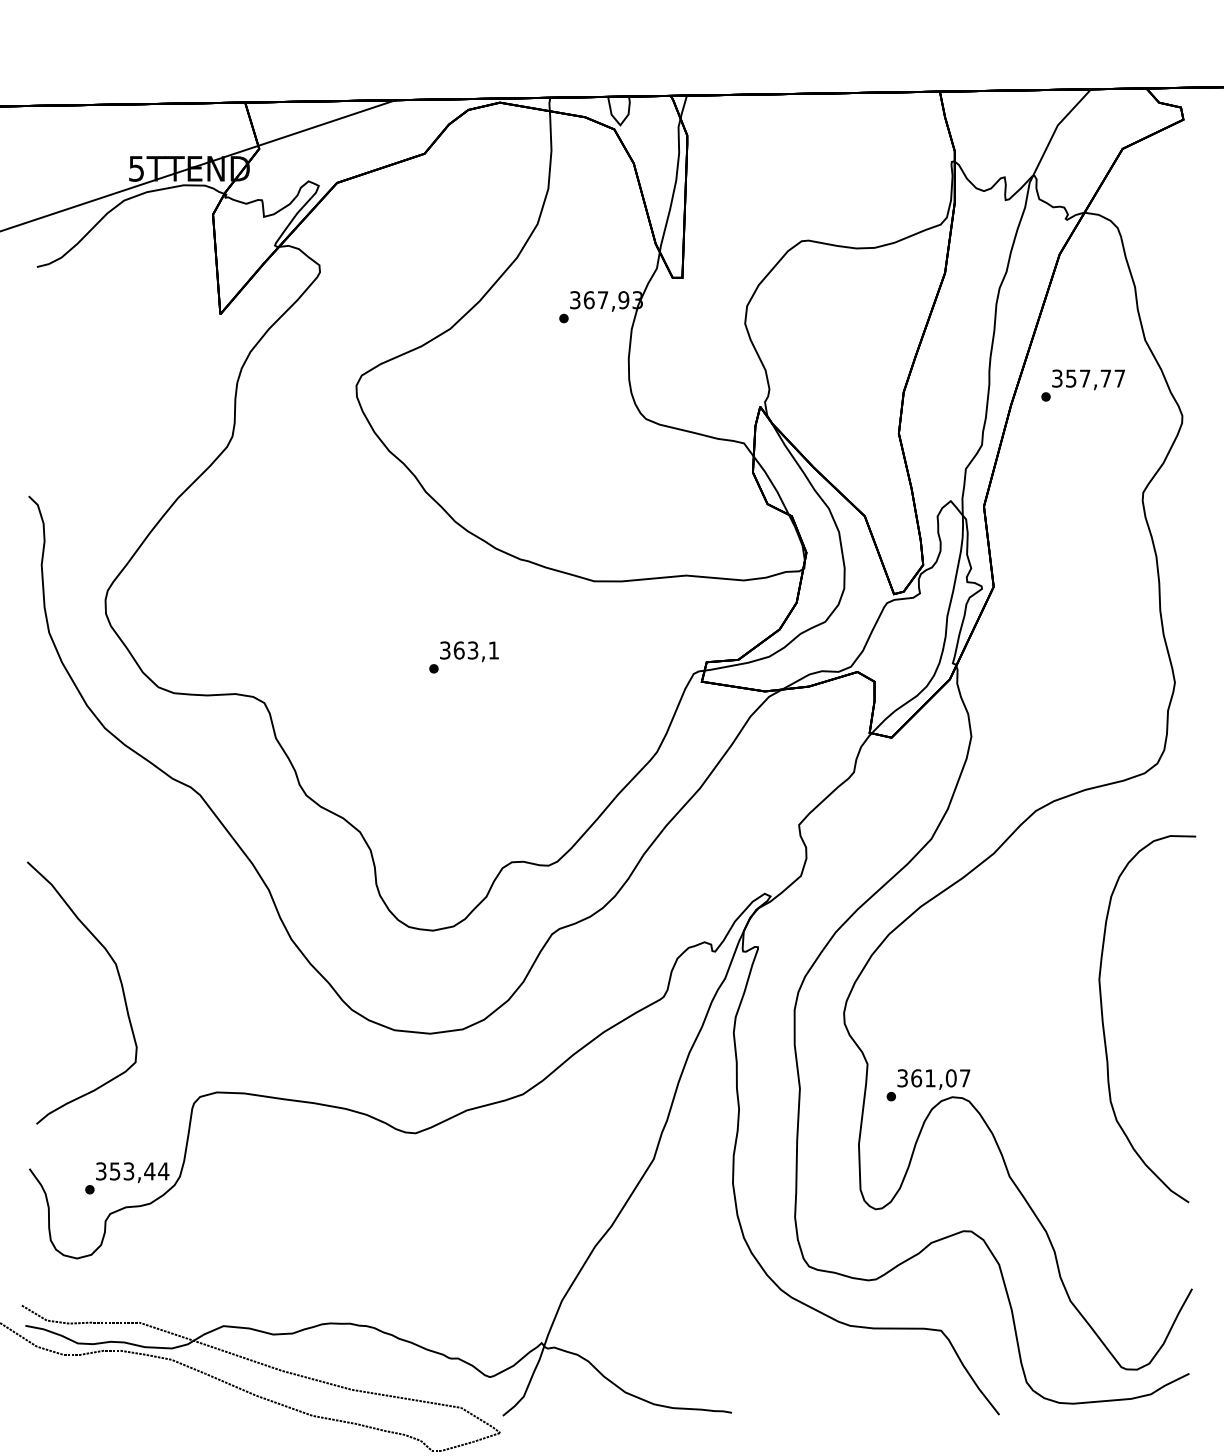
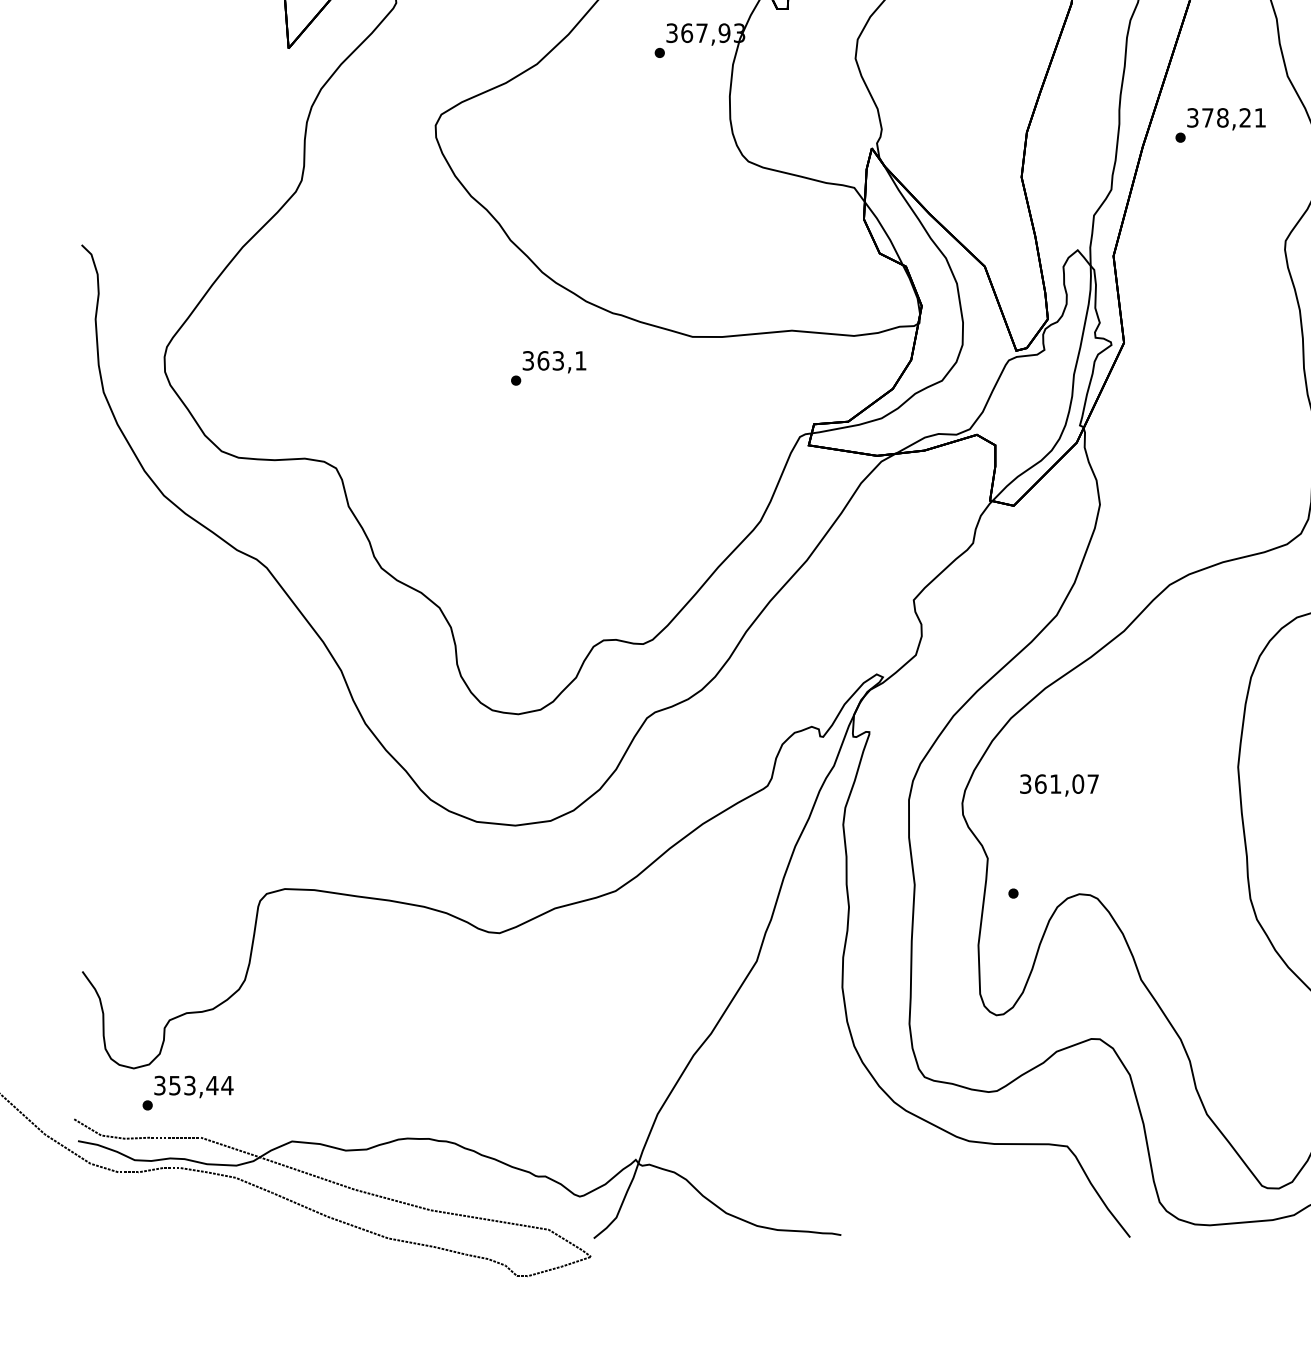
text: (1095, 378) -> (1234, 117), 357,77 -> 378,21
text: (463, 657) -> (548, 368), moved
curve: (119, 980) -> (179, 768), removed
text: (933, 1079) -> (1059, 785), moved
text: (127, 1178) -> (188, 1093), moved

